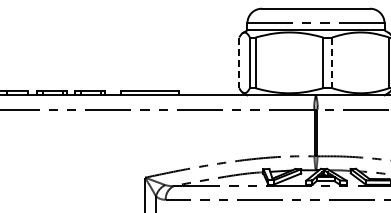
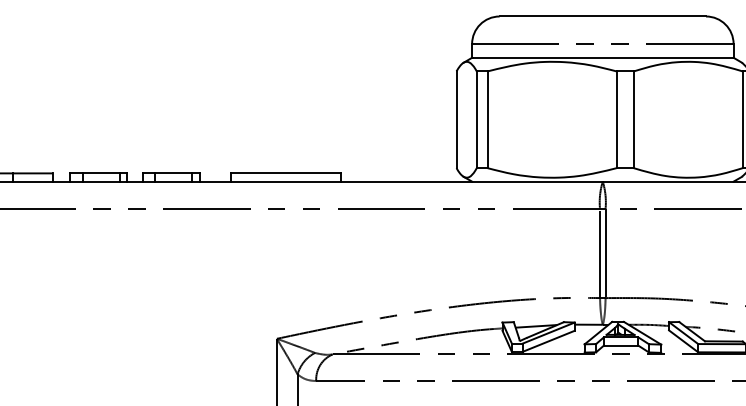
line: (239, 63) -> (456, 120), dashed -> solid
line: (332, 63) -> (634, 120), dashed -> solid

